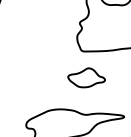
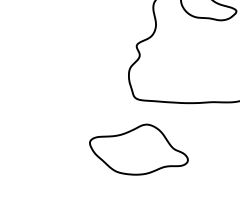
part: (86, 77) -> (138, 148), size x1.43

